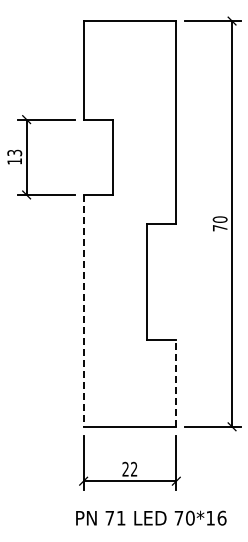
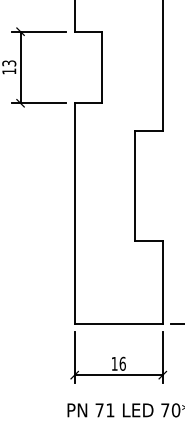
line: (83, 310) -> (74, 213), dashed -> solid
line: (176, 382) -> (162, 281), dashed -> solid
text: (129, 468) -> (118, 363), 22 -> 16

